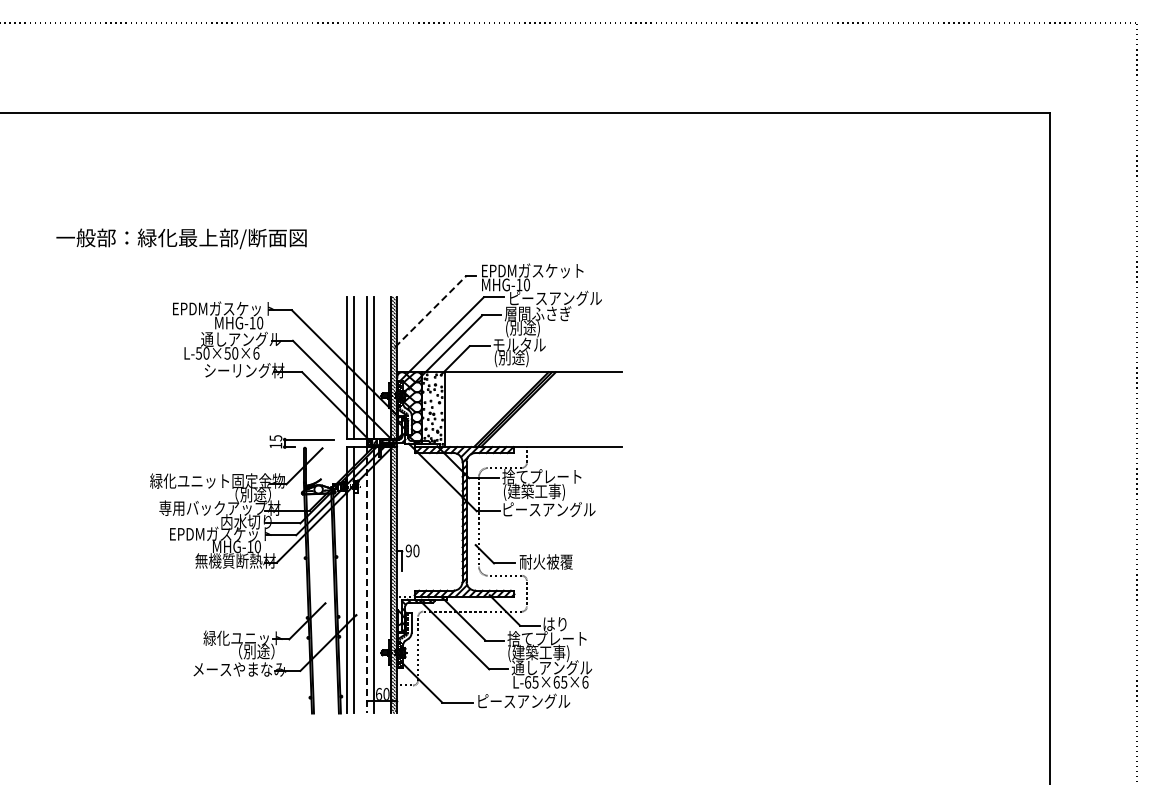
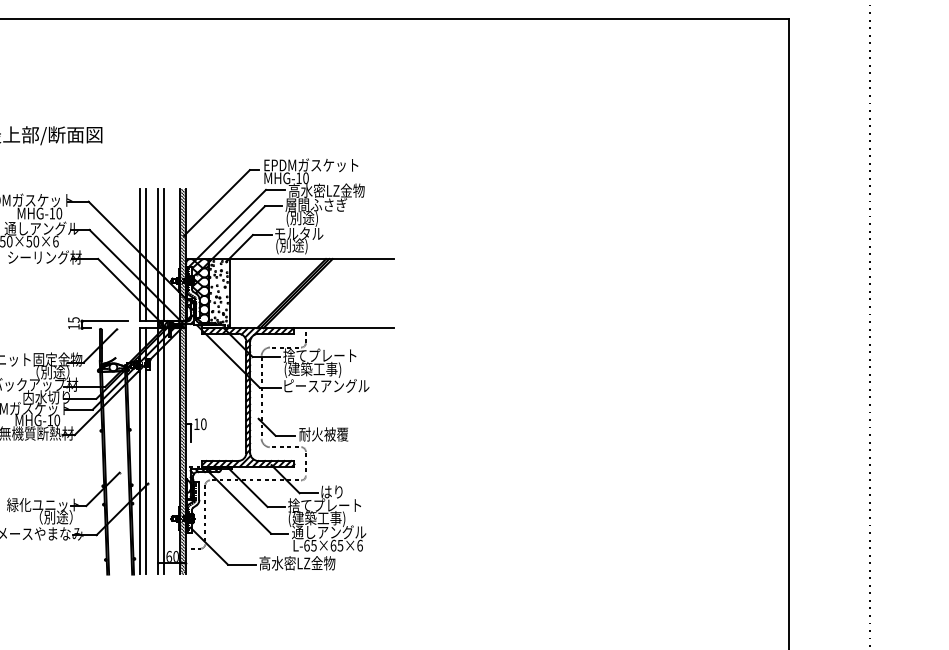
text: (554, 298) -> (331, 190), ピースアングル -> 高水密LZ金物
line: (431, 311) -> (217, 202), dashed -> solid
text: (408, 550) -> (196, 423), 90 -> 10
line: (367, 580) -> (158, 451), dashed -> solid
text: (523, 701) -> (302, 563), ピースアングル -> 高水密LZ金物

